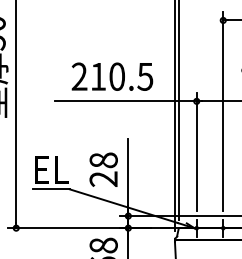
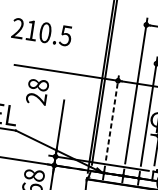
text: (112, 76) -> (42, 32), moved
line: (196, 151) -> (112, 117), solid -> dashed
text: (103, 169) -> (37, 91), moved

